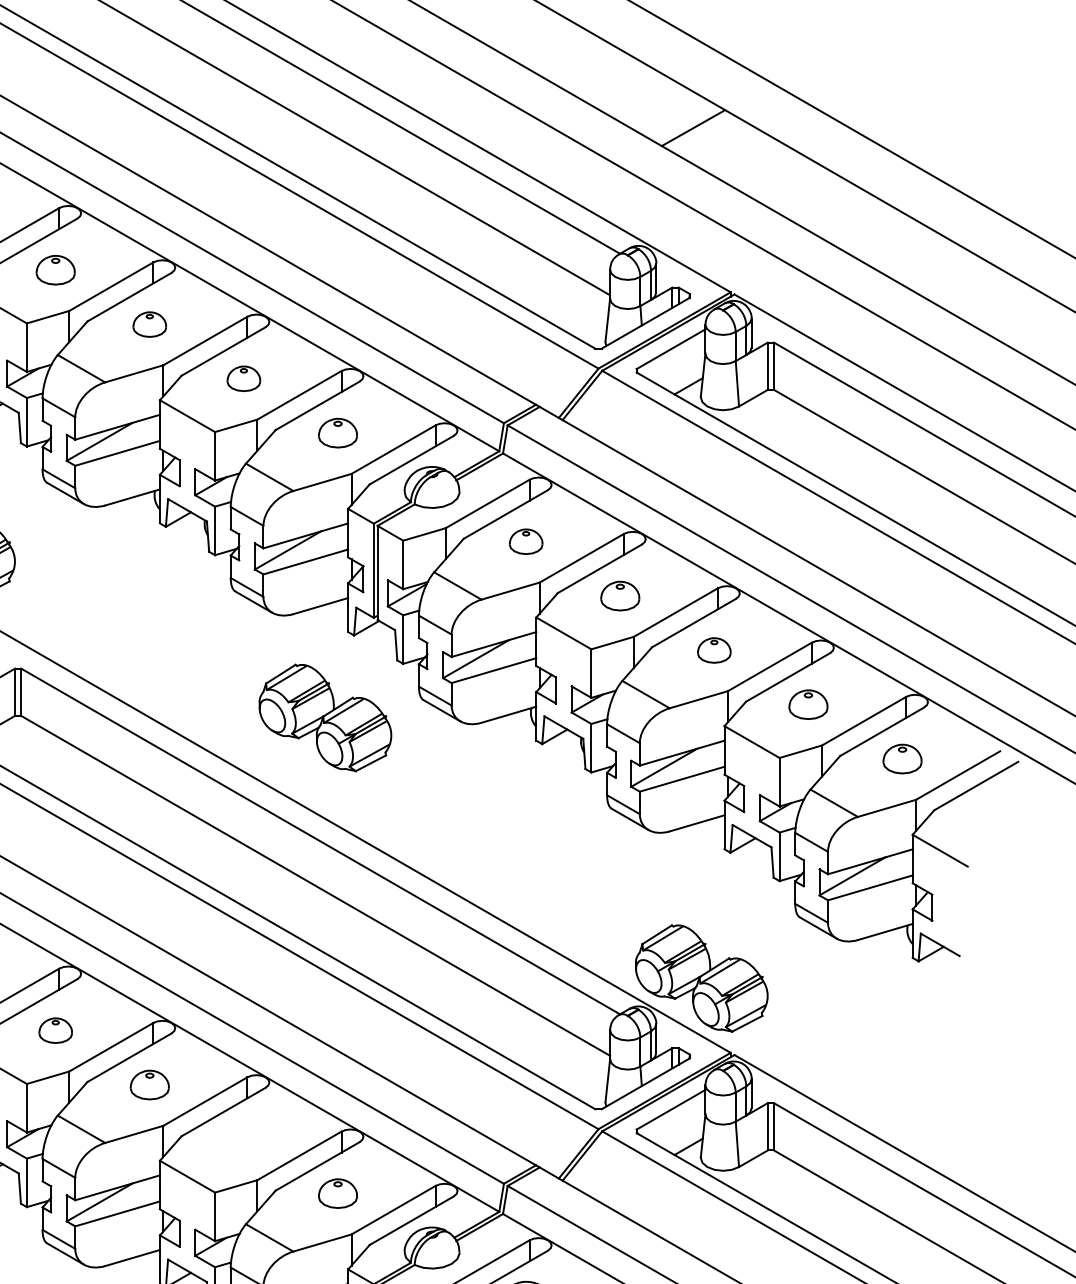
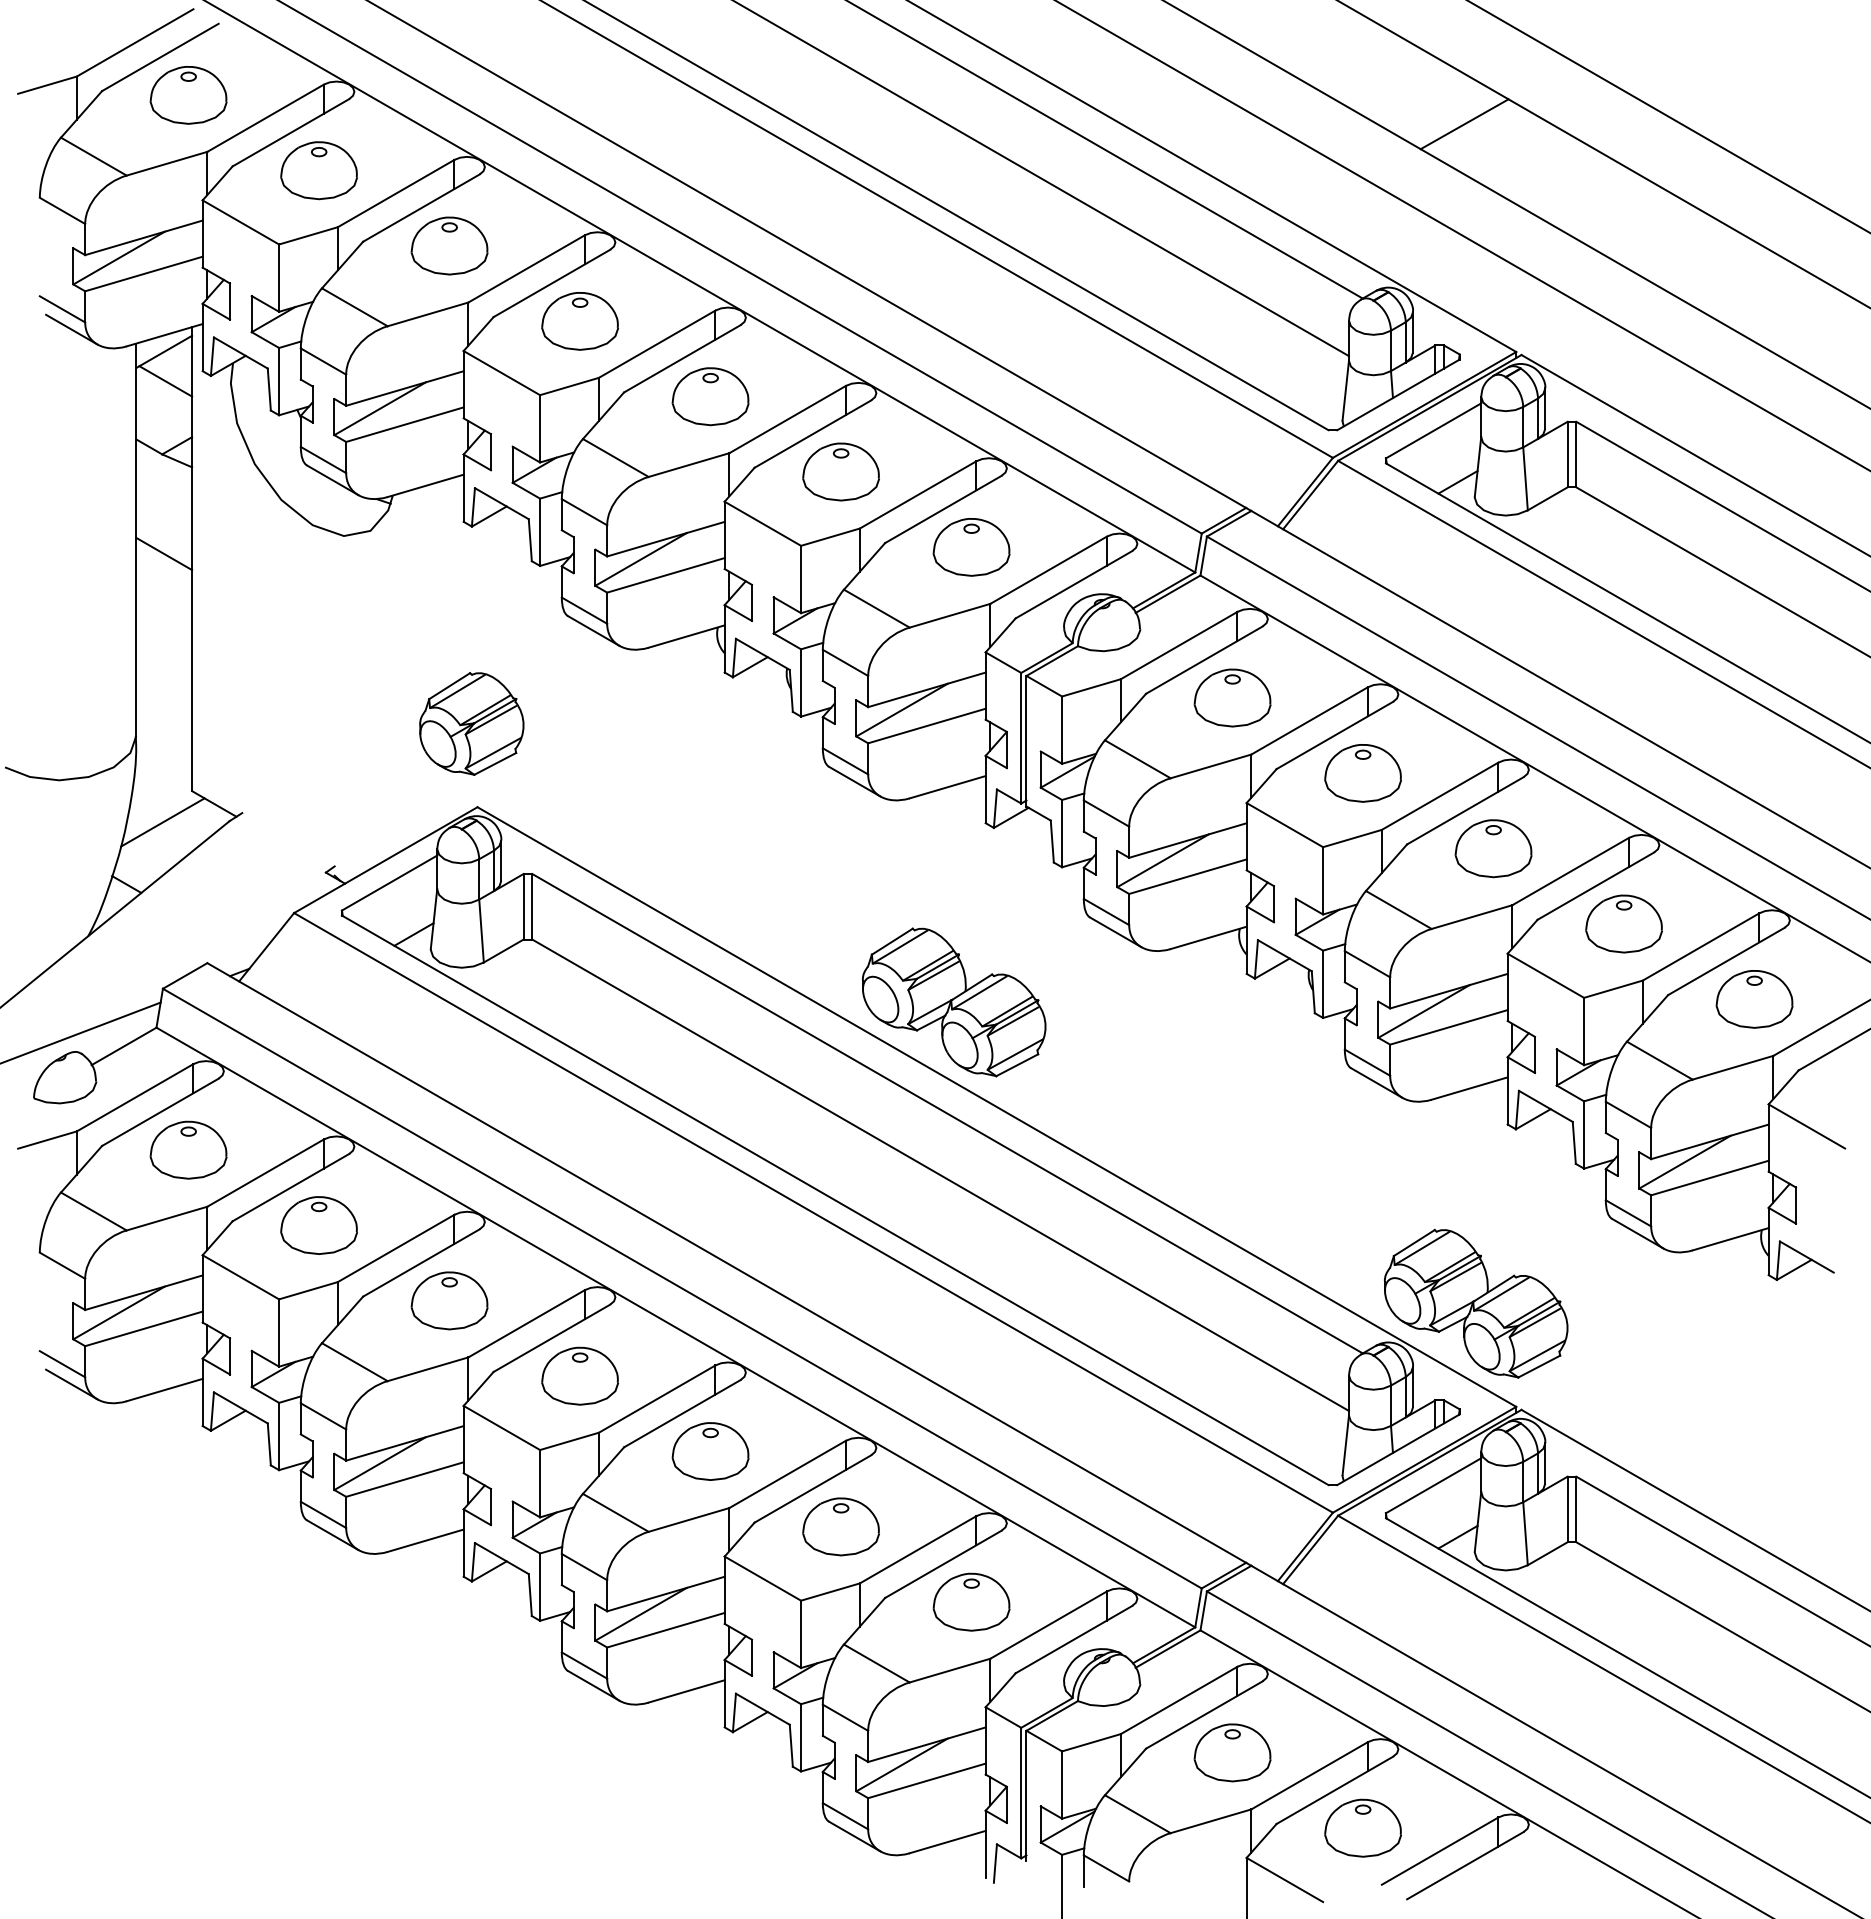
part: (55, 270) -> (579, 321), size x1.43
part: (149, 324) -> (710, 396), size x1.67
part: (243, 378) -> (840, 471), size x1.67
part: (337, 433) -> (971, 547), size x1.43
part: (526, 541) -> (1232, 697), size x1.67
part: (619, 596) -> (1362, 773), size x1.43
part: (714, 650) -> (1493, 848), size x1.67
part: (808, 704) -> (1623, 923), size x1.43
part: (325, 718) -> (954, 1002), moved
part: (902, 759) -> (1754, 999), size x1.43
part: (55, 1030) -> (579, 1375), size x1.67
part: (149, 1085) -> (710, 1451), size x1.43
part: (243, 1139) -> (840, 1526), added
part: (337, 1193) -> (971, 1601), size x1.43

